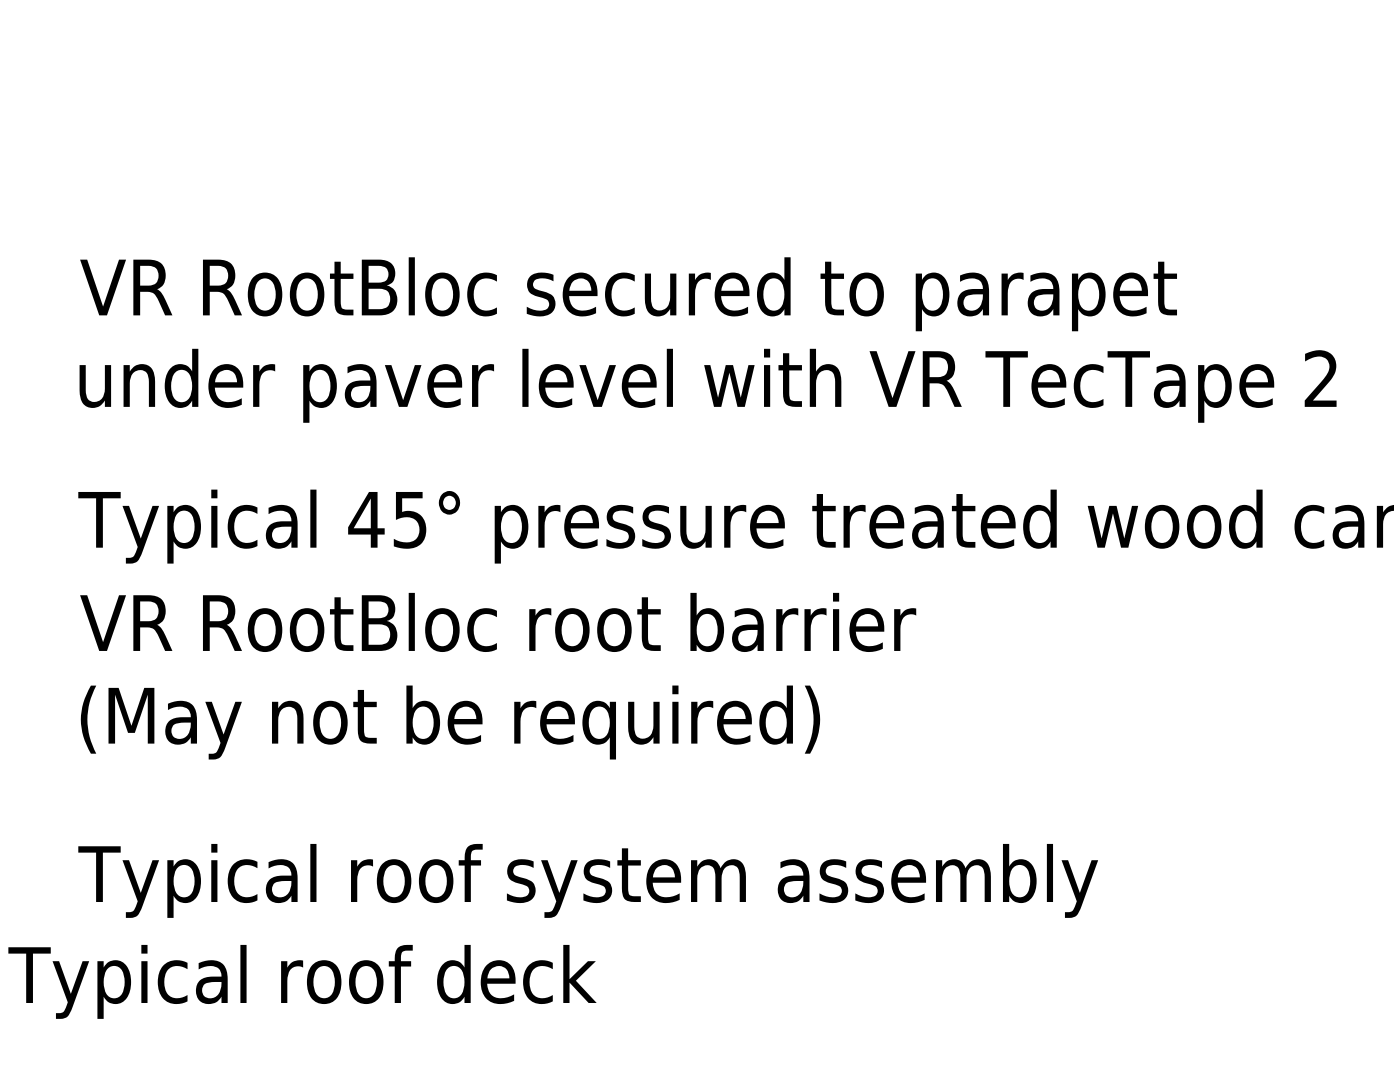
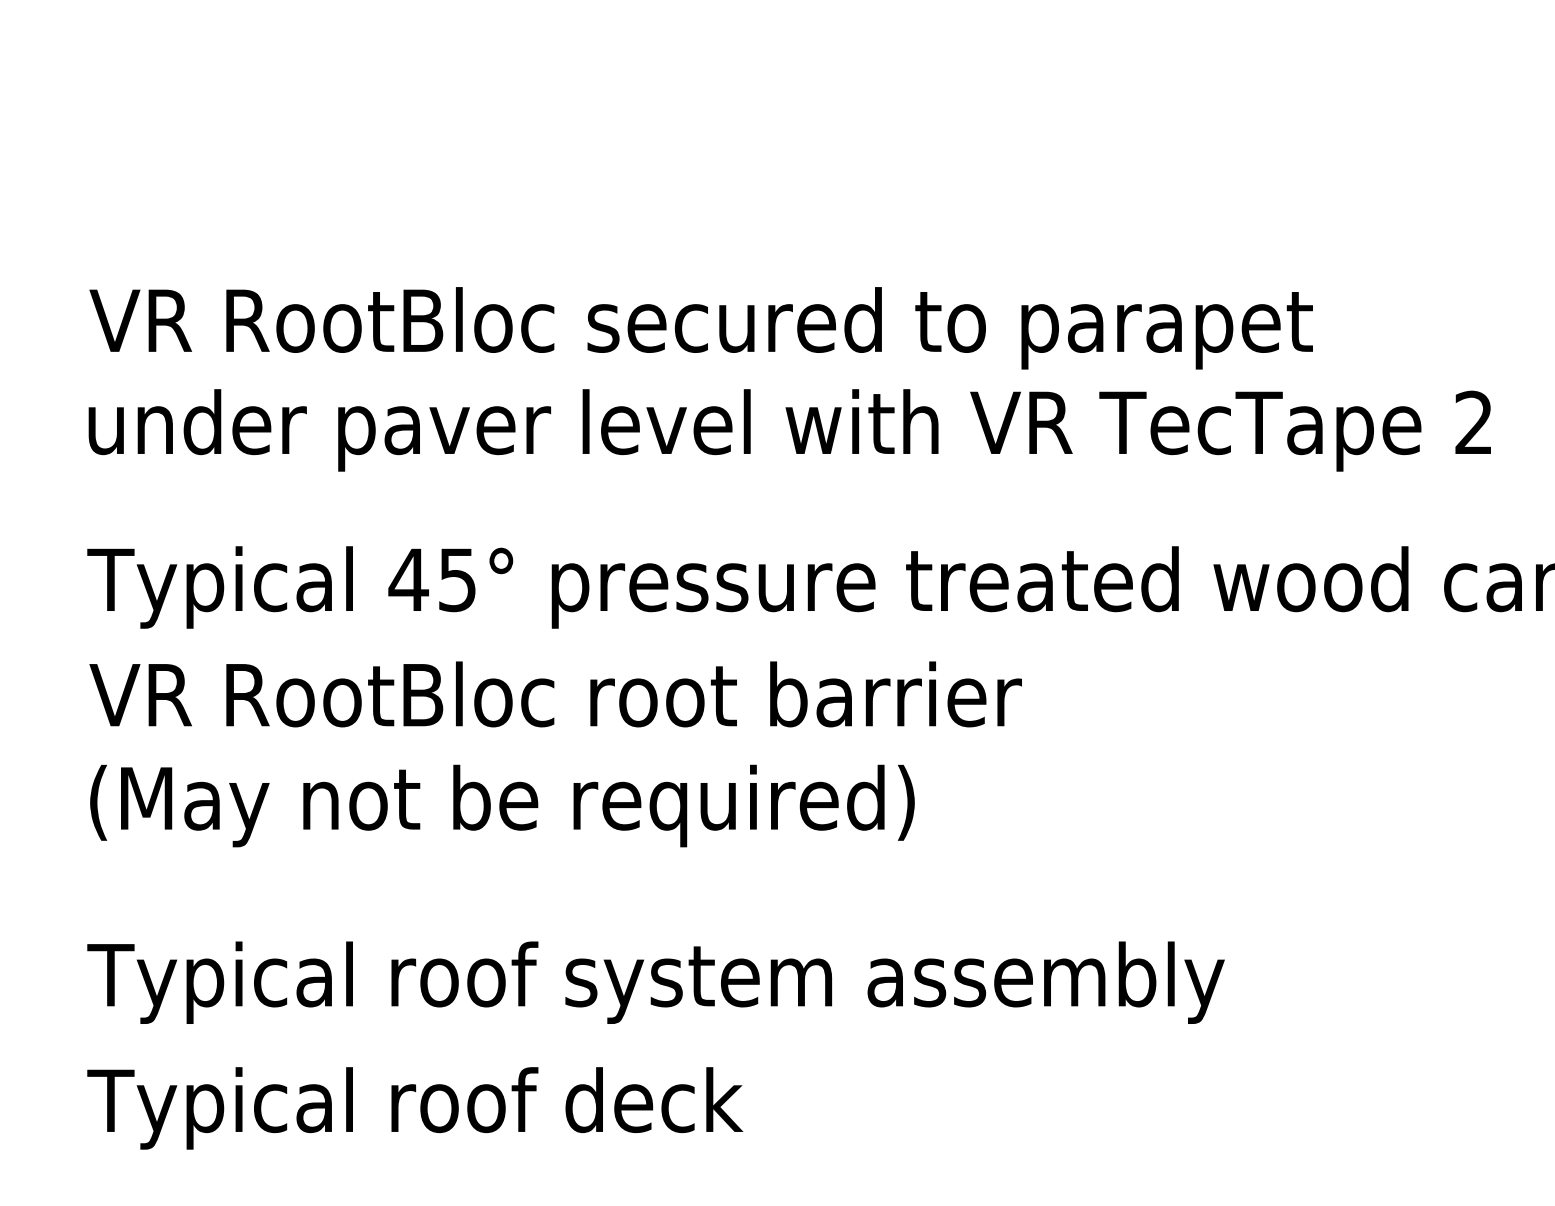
text: (302, 981) -> (415, 1108), moved

